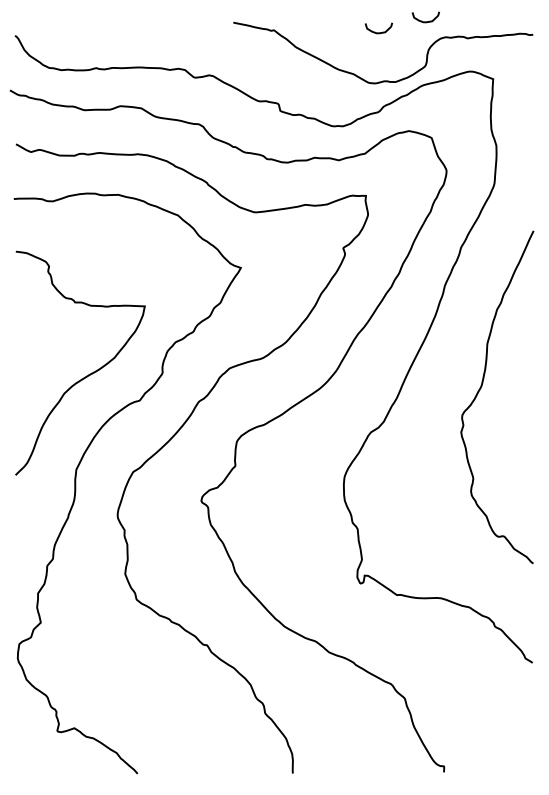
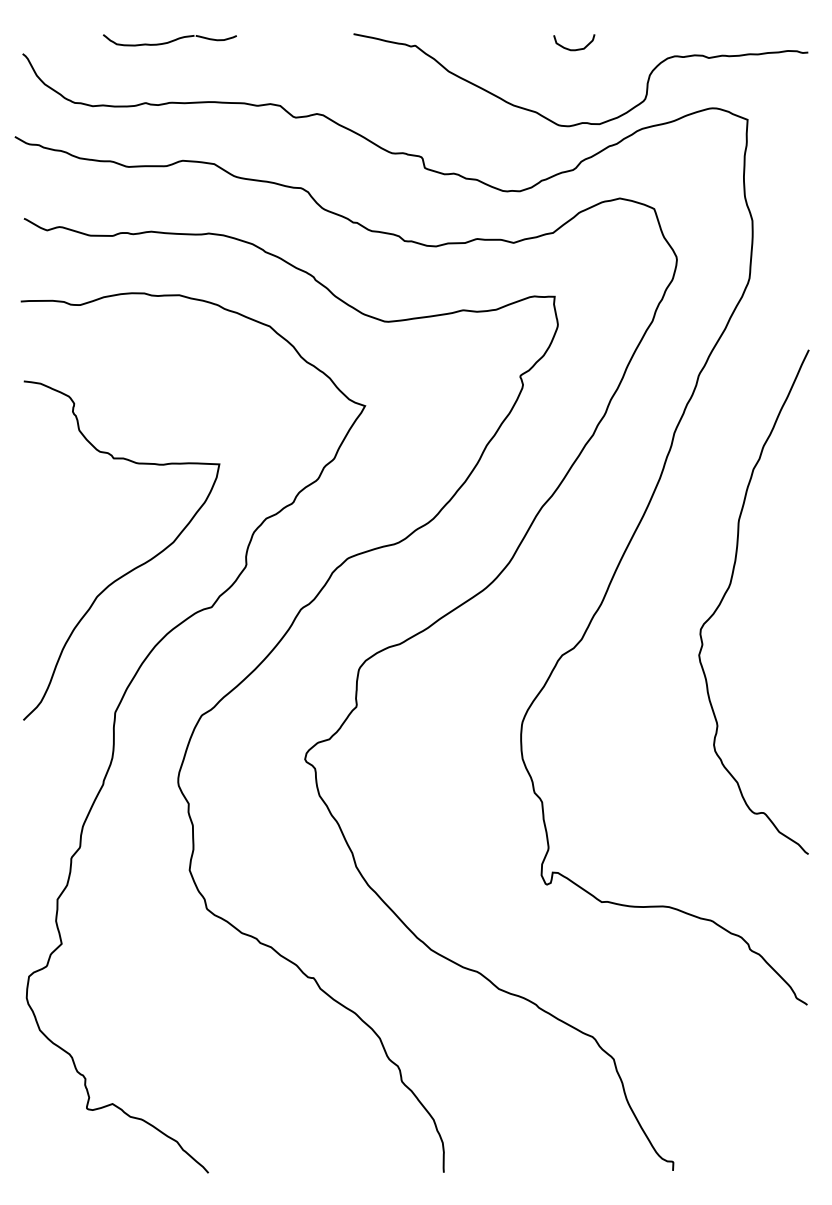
curve: (425, 21) -> (644, 32), removed
part: (112, 26) -> (170, 39), added

